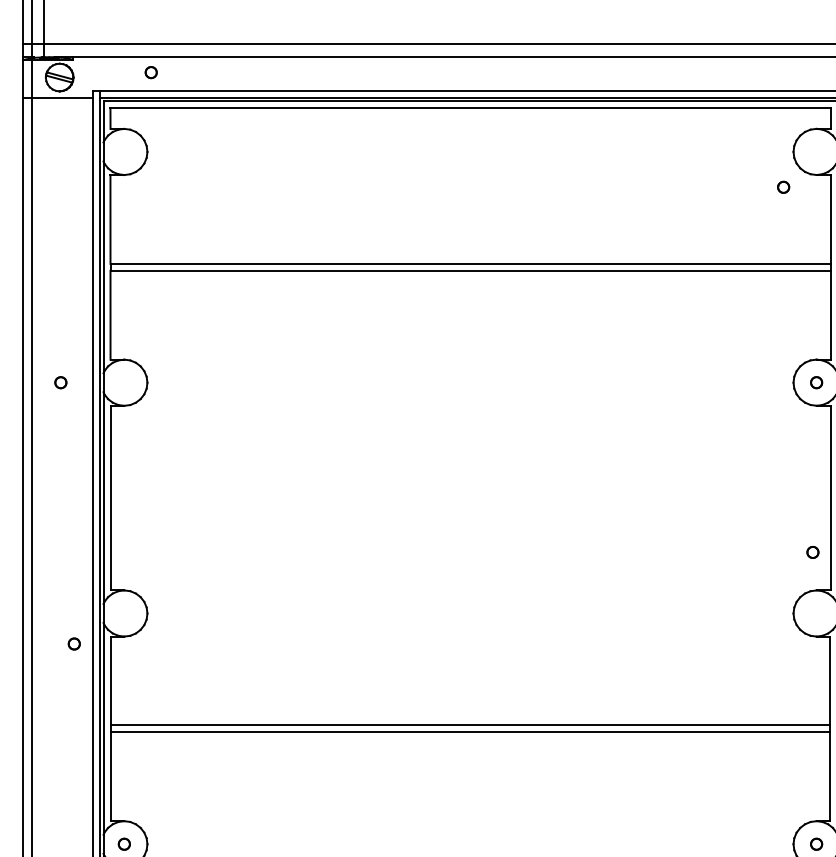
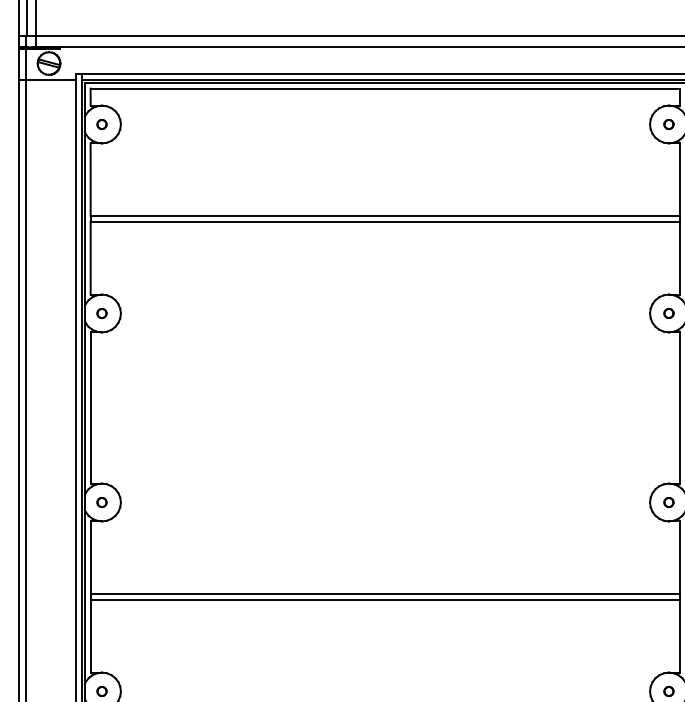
part: (150, 72) -> (101, 124), moved
part: (783, 187) -> (668, 124), moved
part: (60, 382) -> (101, 313), moved
part: (812, 552) -> (668, 502), moved
part: (73, 644) -> (101, 502), moved

